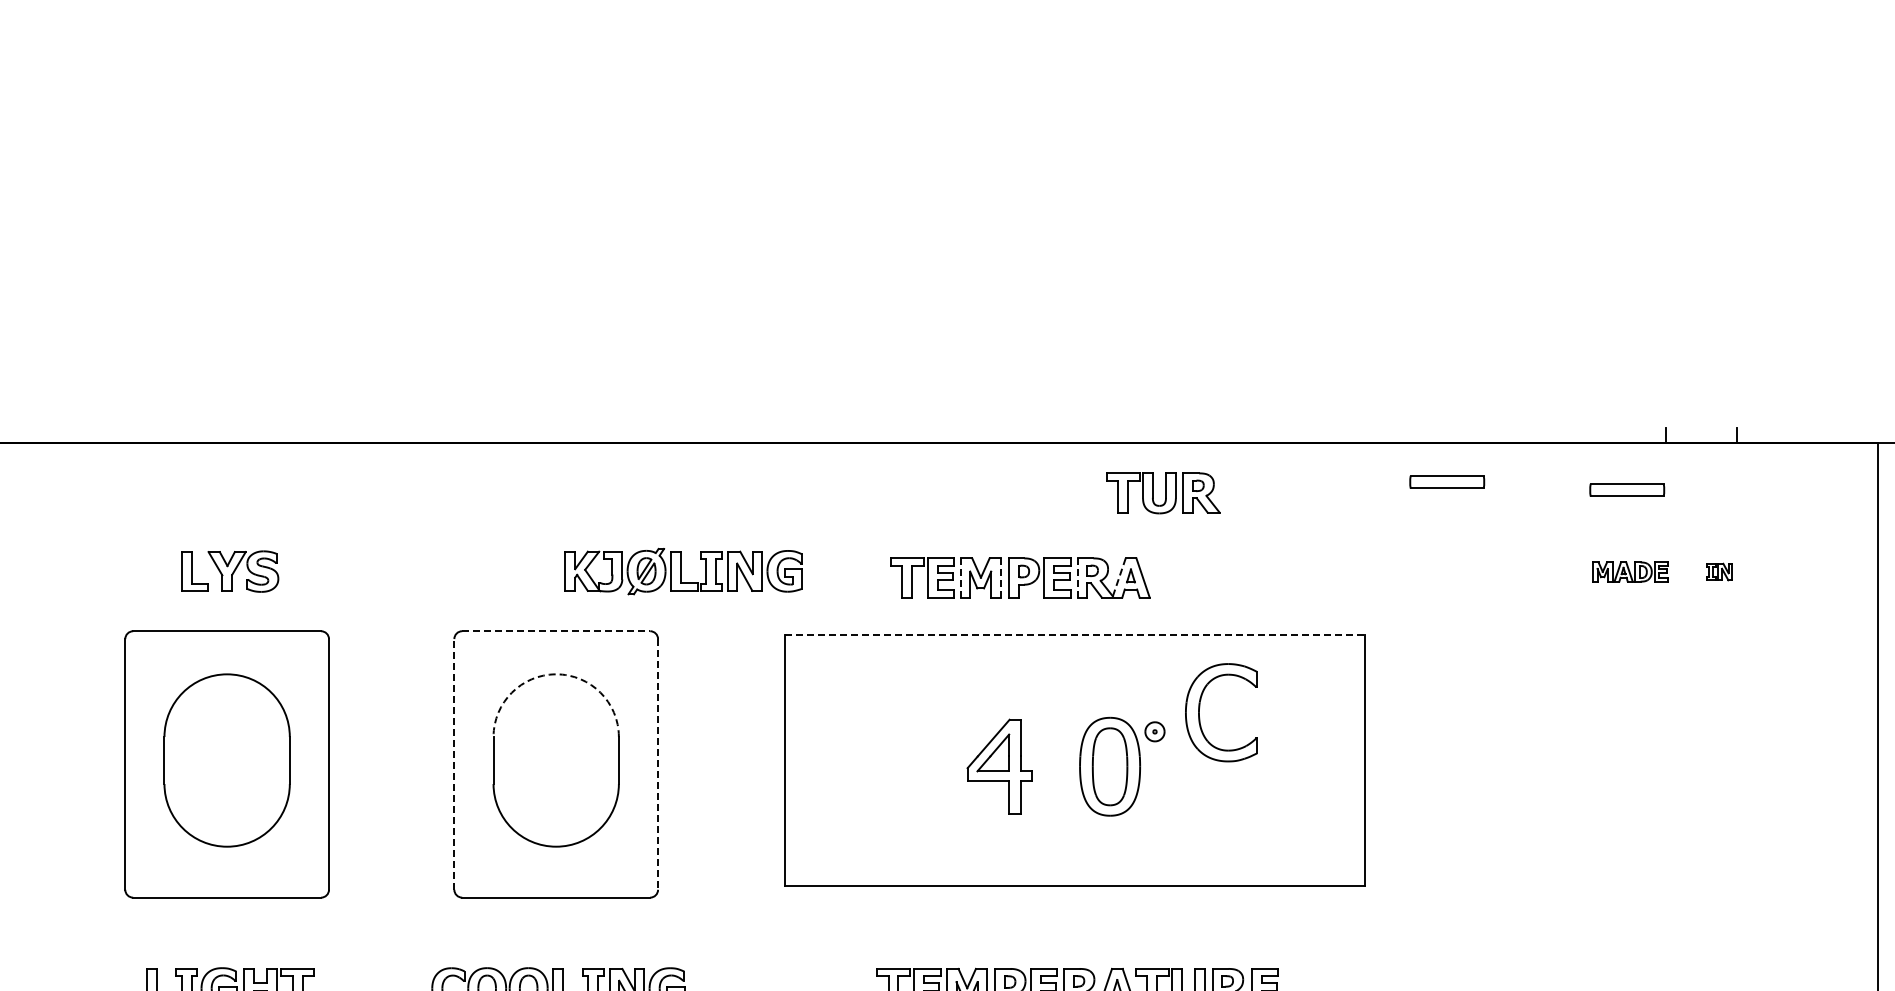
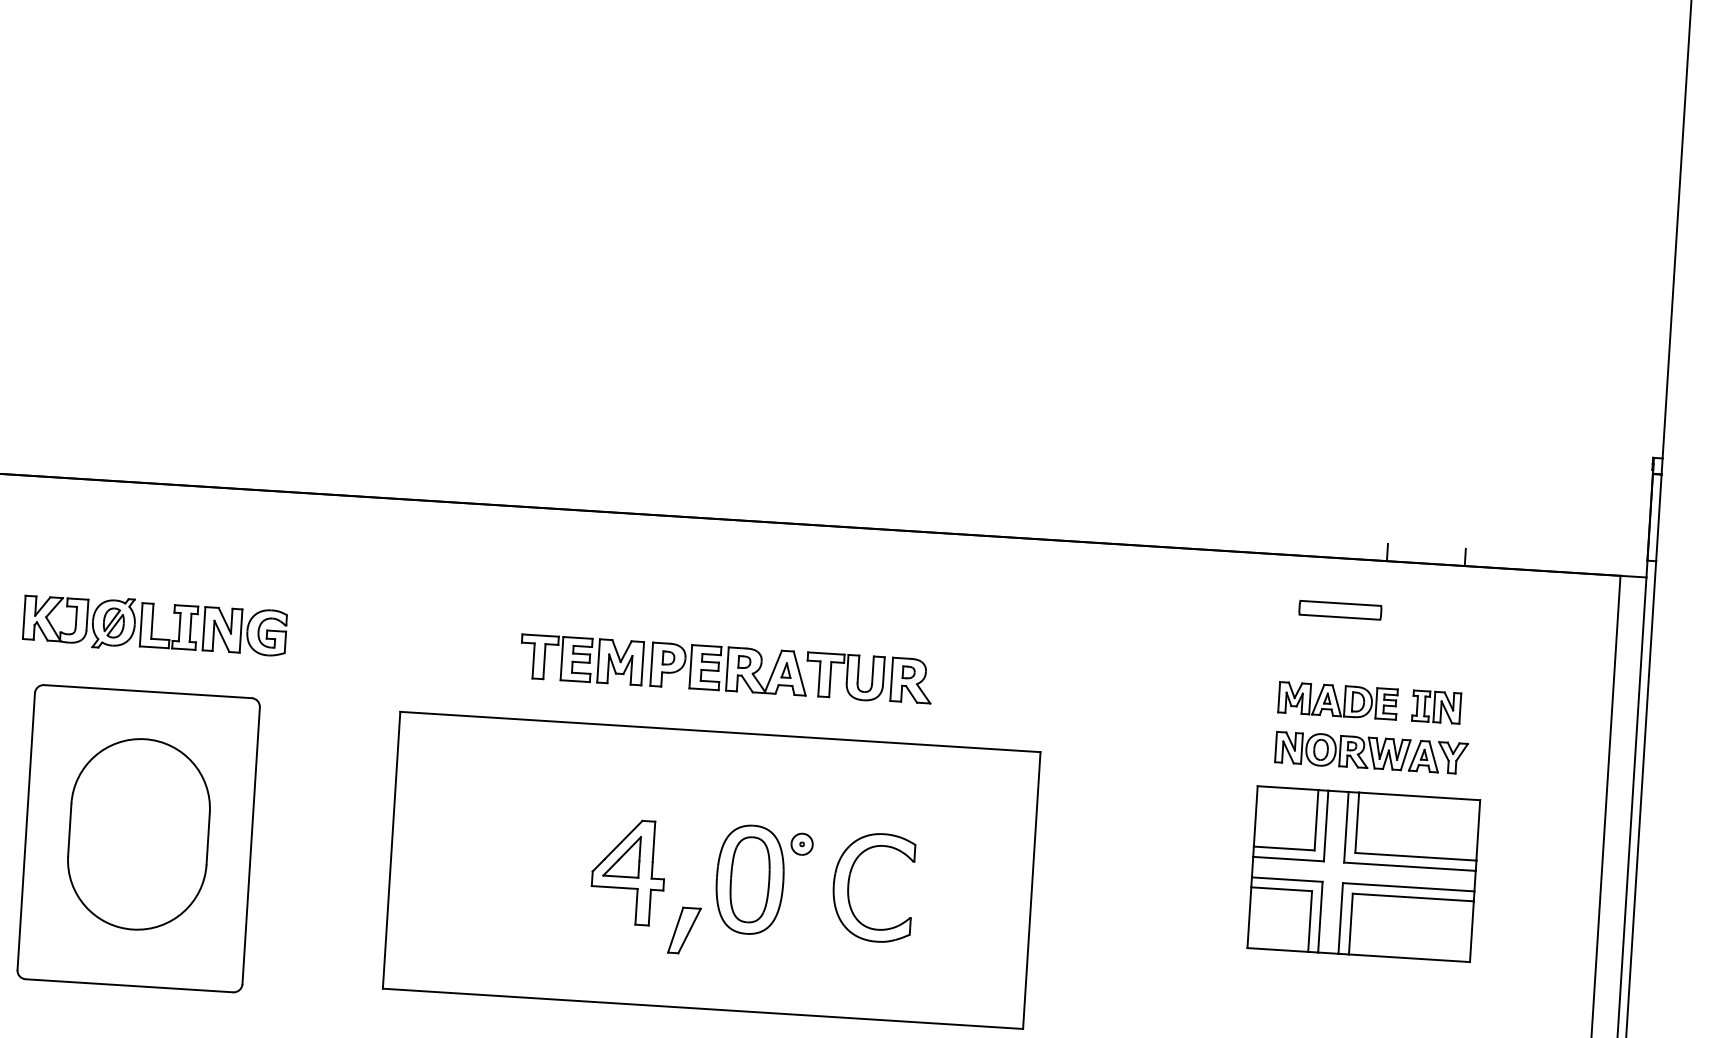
part: (1447, 481) -> (1142, 588), removed
part: (1163, 493) -> (869, 678), moved
part: (683, 571) -> (154, 625), moved
part: (1630, 571) -> (1338, 700), size x1.43
part: (1719, 571) -> (1436, 706), size x1.67
line: (960, 577) -> (598, 660), dashed -> solid
line: (1000, 577) -> (642, 663), dashed -> solid
line: (1077, 577) -> (727, 668), dashed -> solid
line: (1119, 577) -> (773, 671), dashed -> solid
part: (1663, 617) -> (1371, 753), added
line: (556, 631) -> (148, 691), dashed -> solid
line: (1074, 635) -> (719, 732), dashed -> solid
arc: (556, 674) -> (145, 739), dashed -> solid
part: (1200, 707) -> (850, 880), moved
part: (1663, 726) -> (1364, 873), added
line: (454, 763) -> (26, 830), dashed -> solid
line: (658, 764) -> (251, 845), dashed -> solid
part: (1053, 816) -> (684, 930), added

